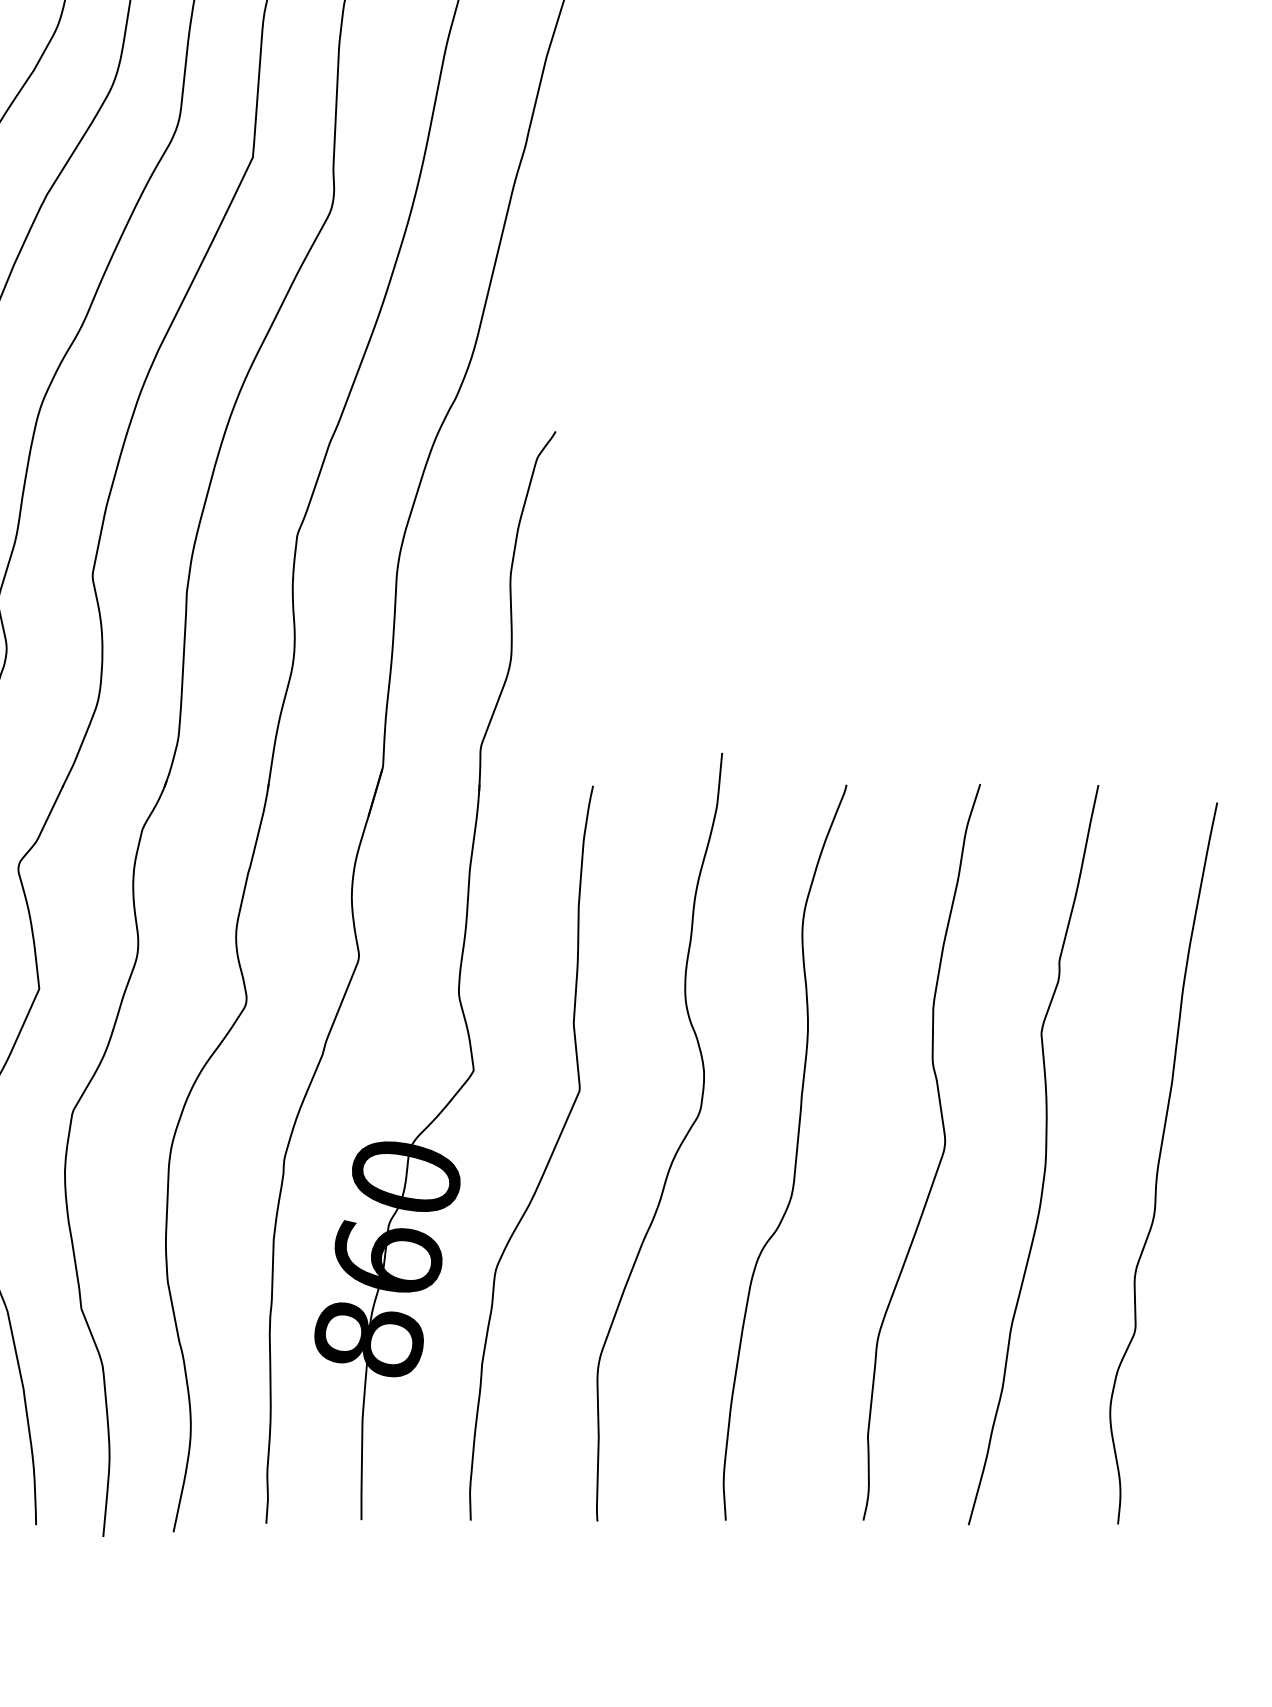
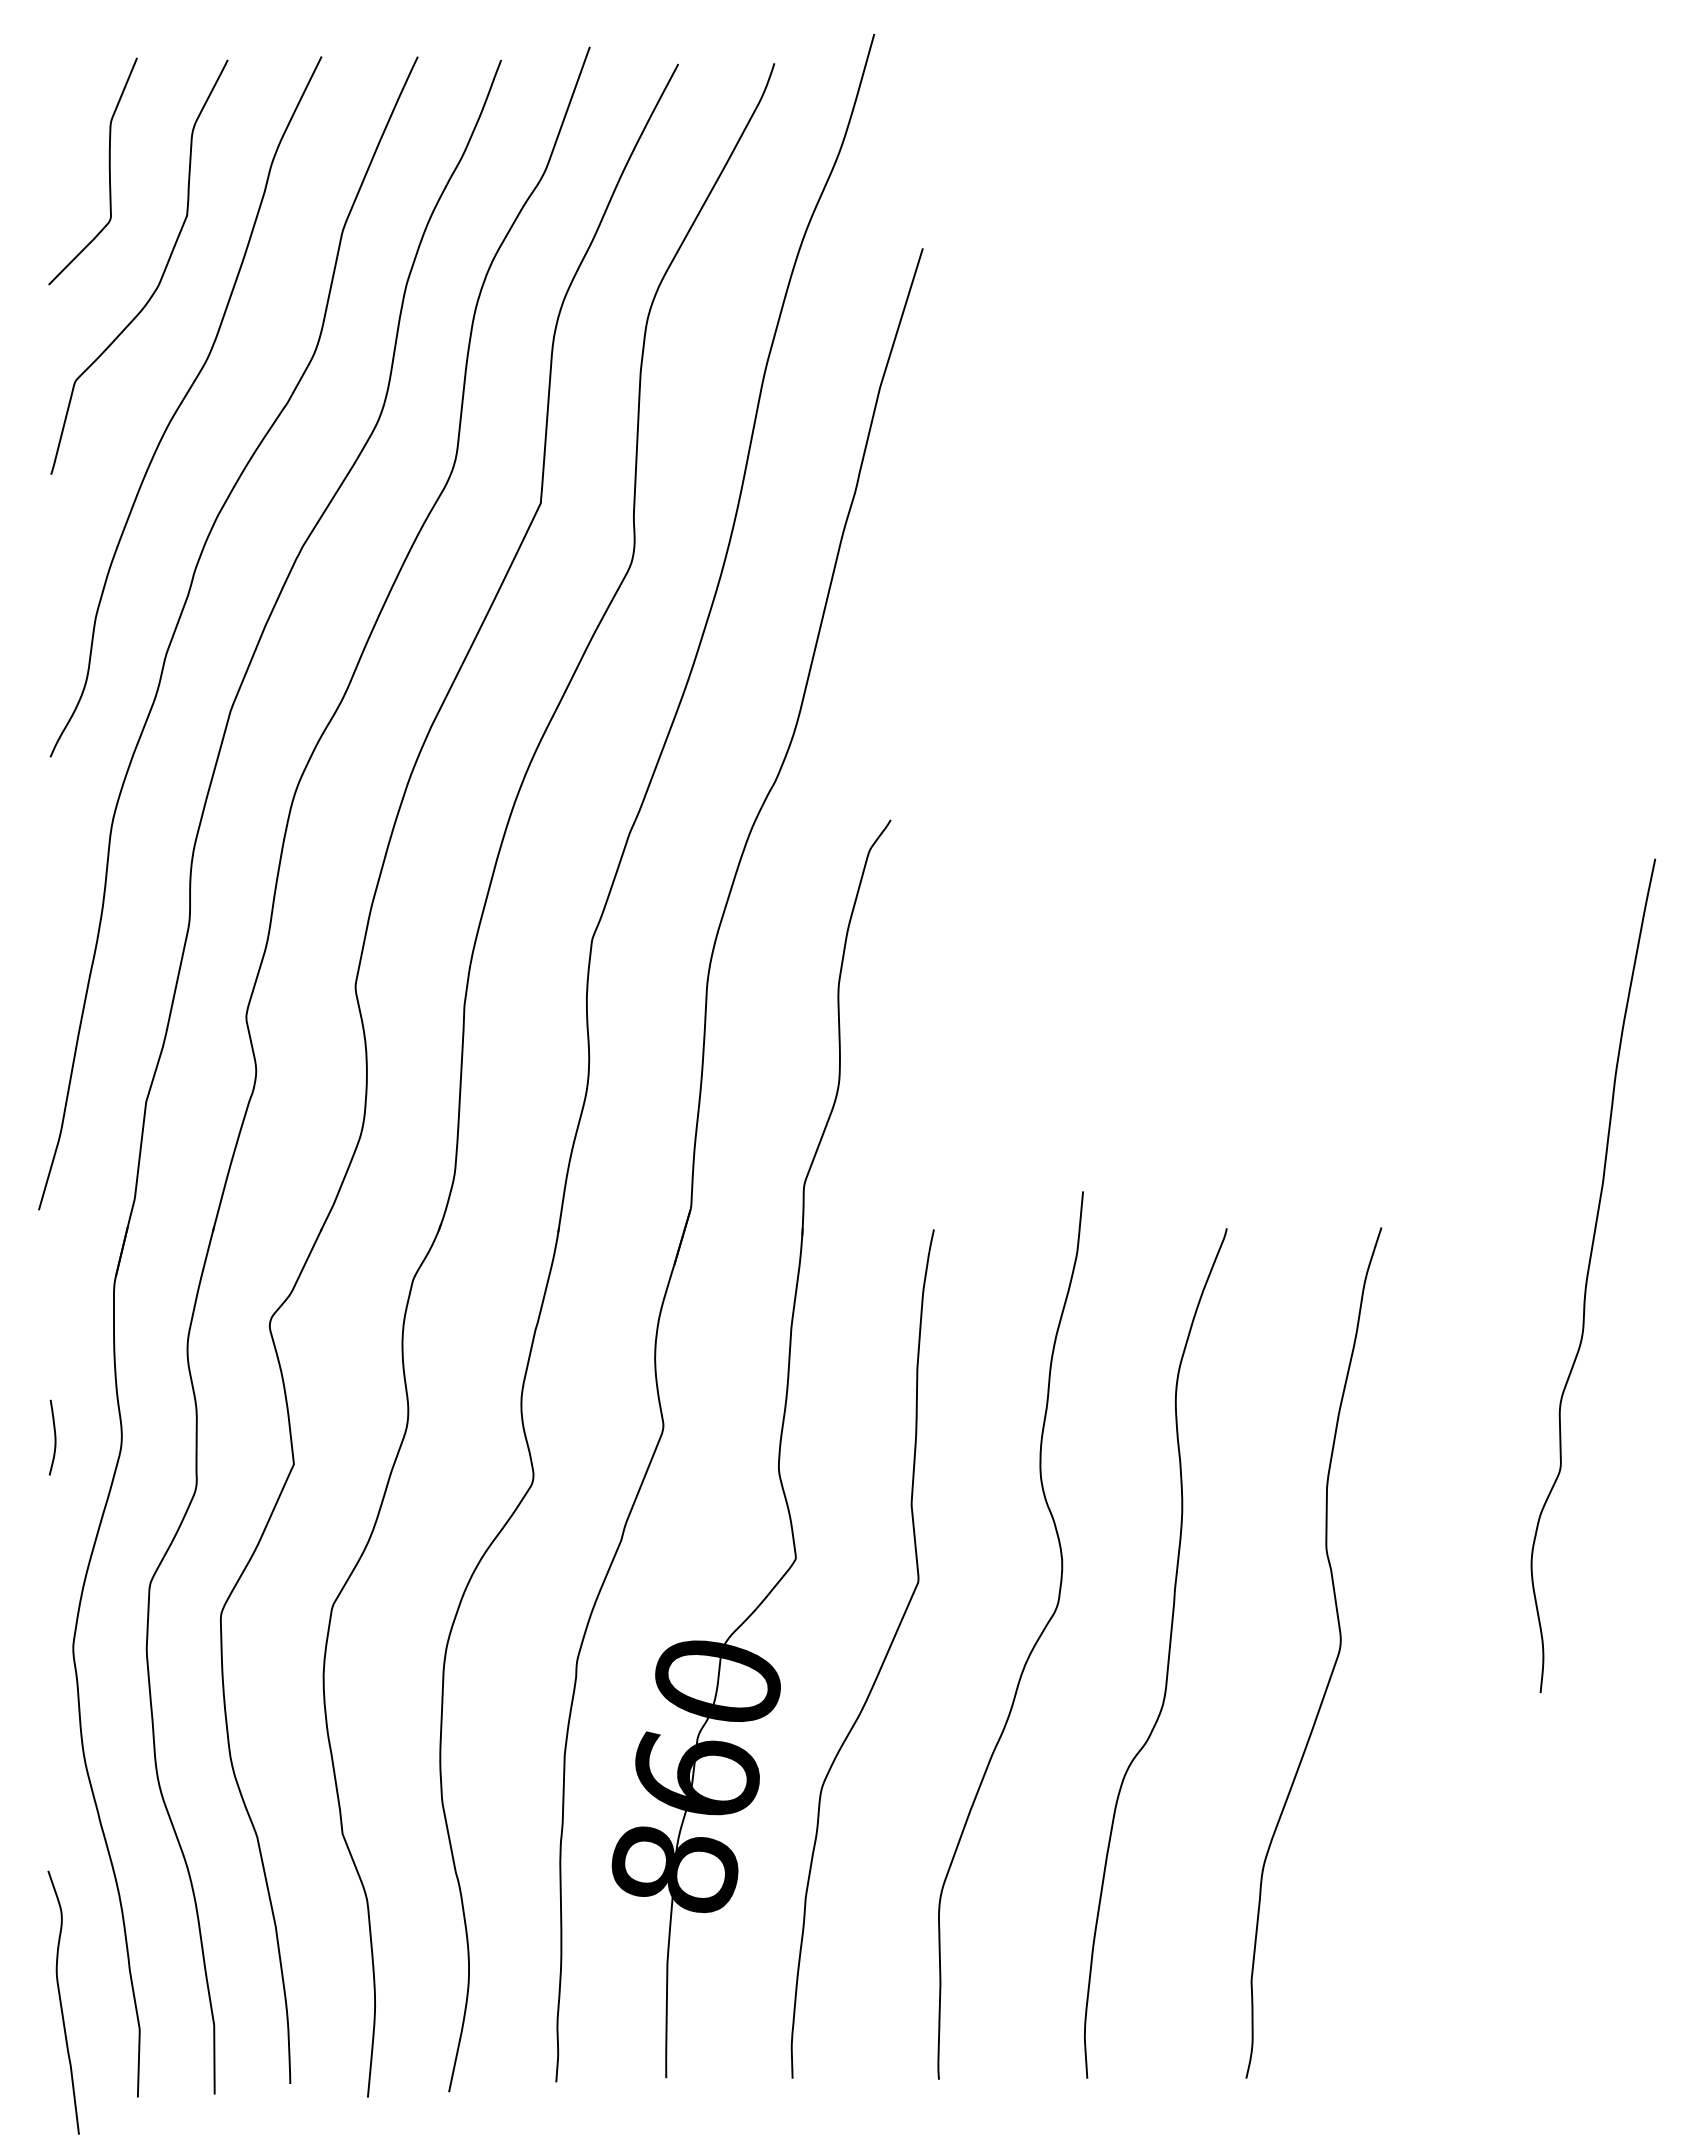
curve: (1045, 1155) -> (1456, 1656), removed
curve: (1159, 1163) -> (1588, 1275), moved

